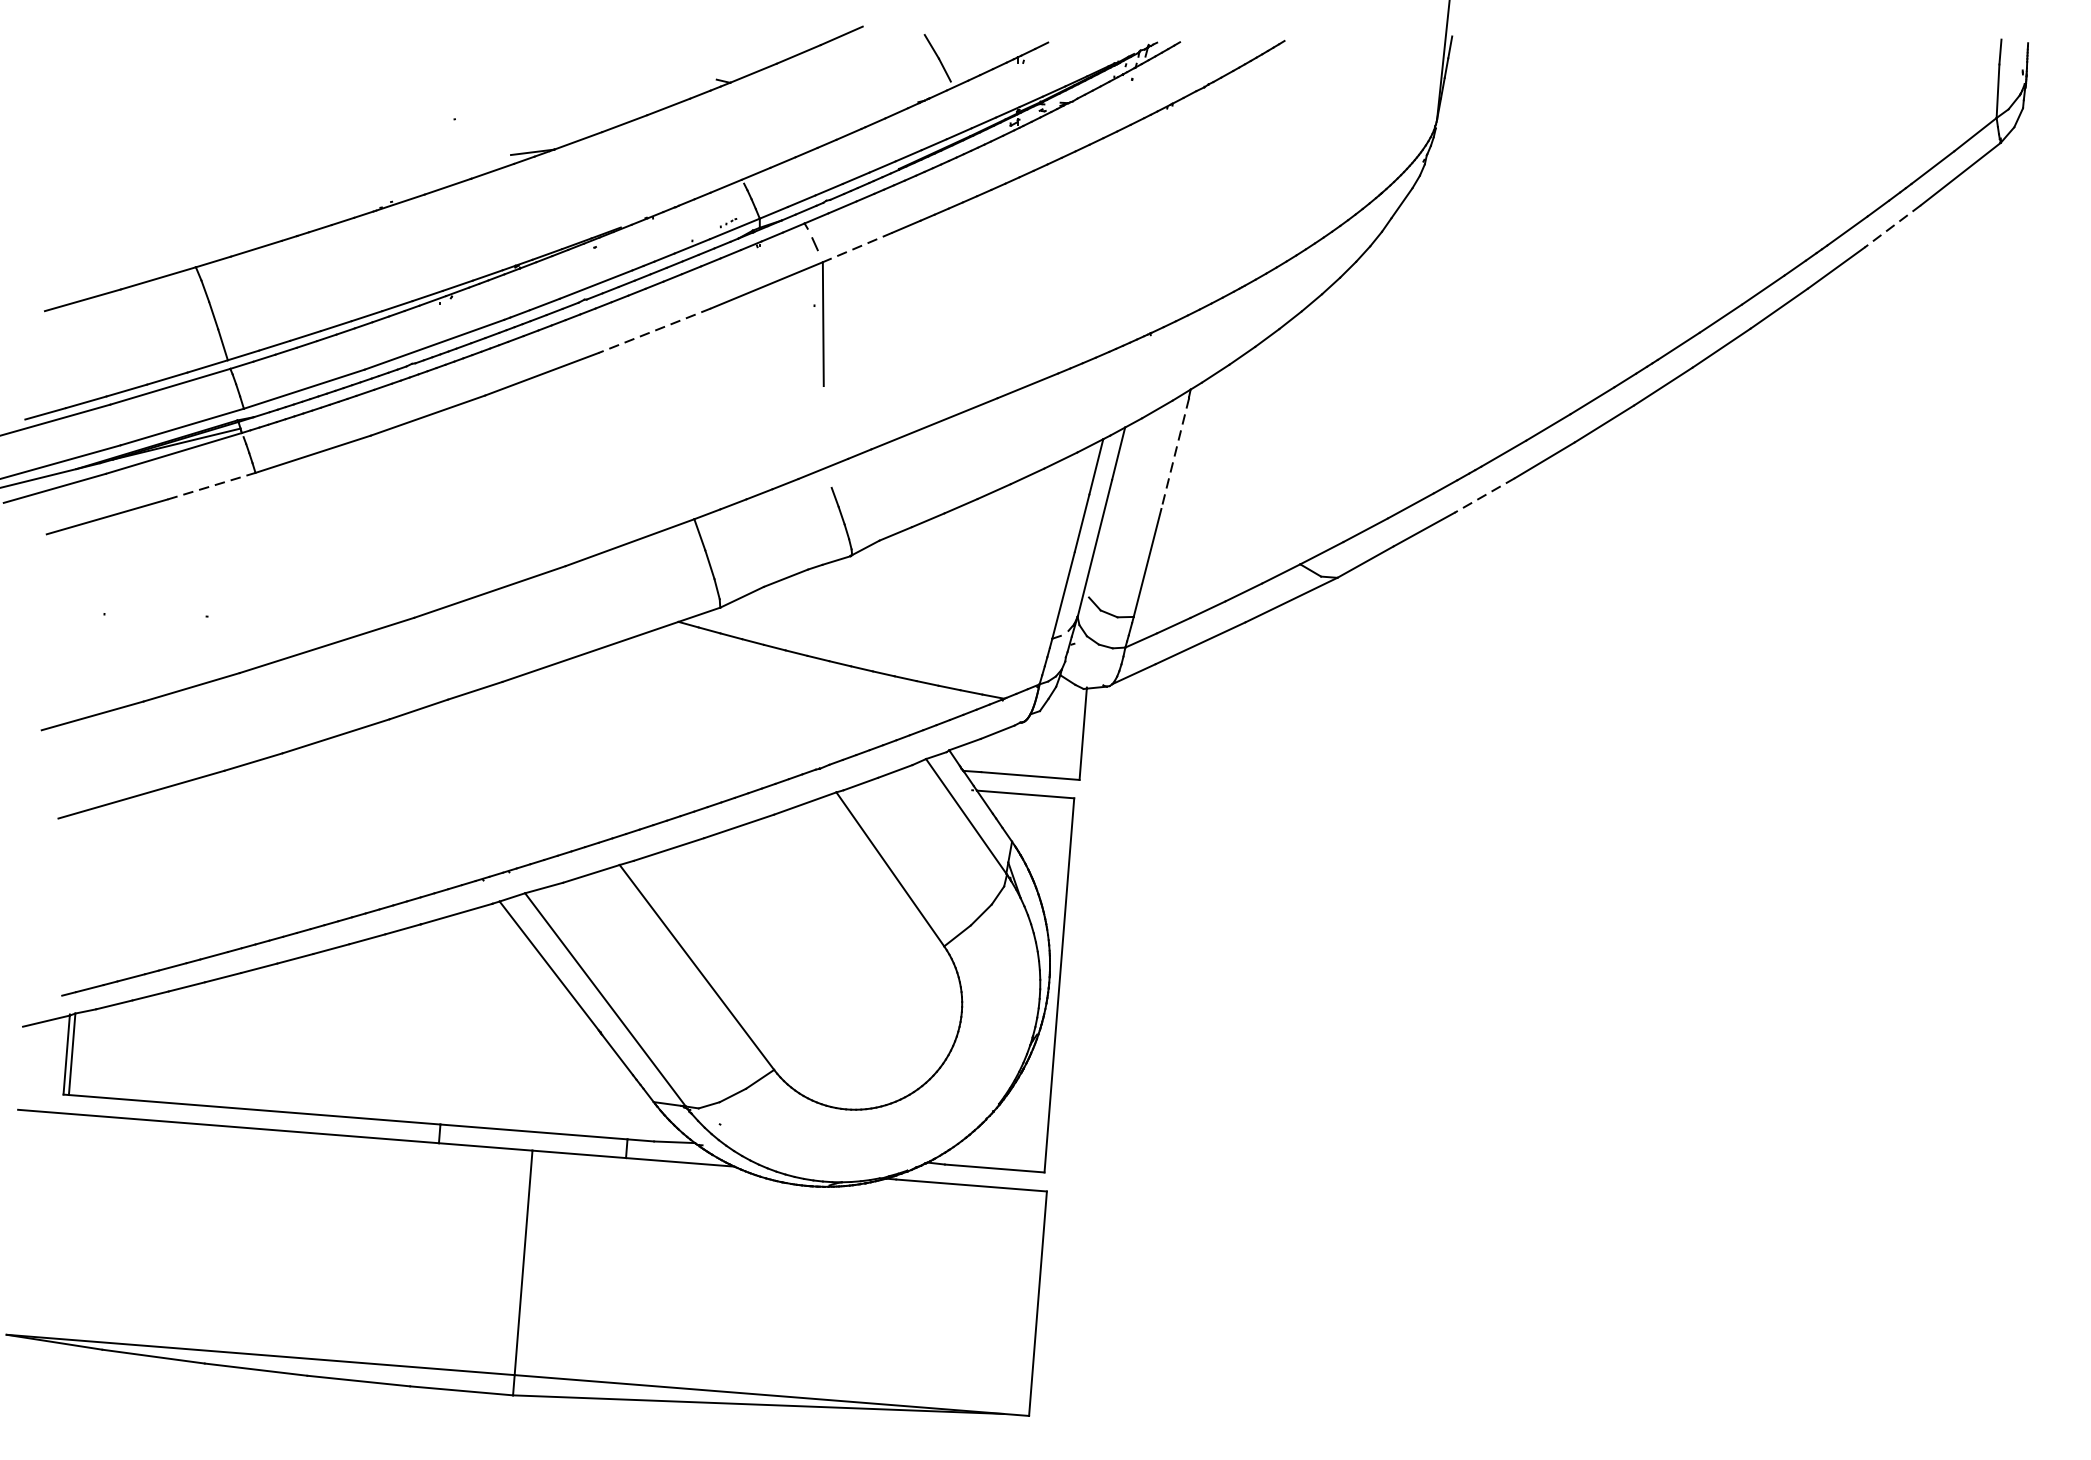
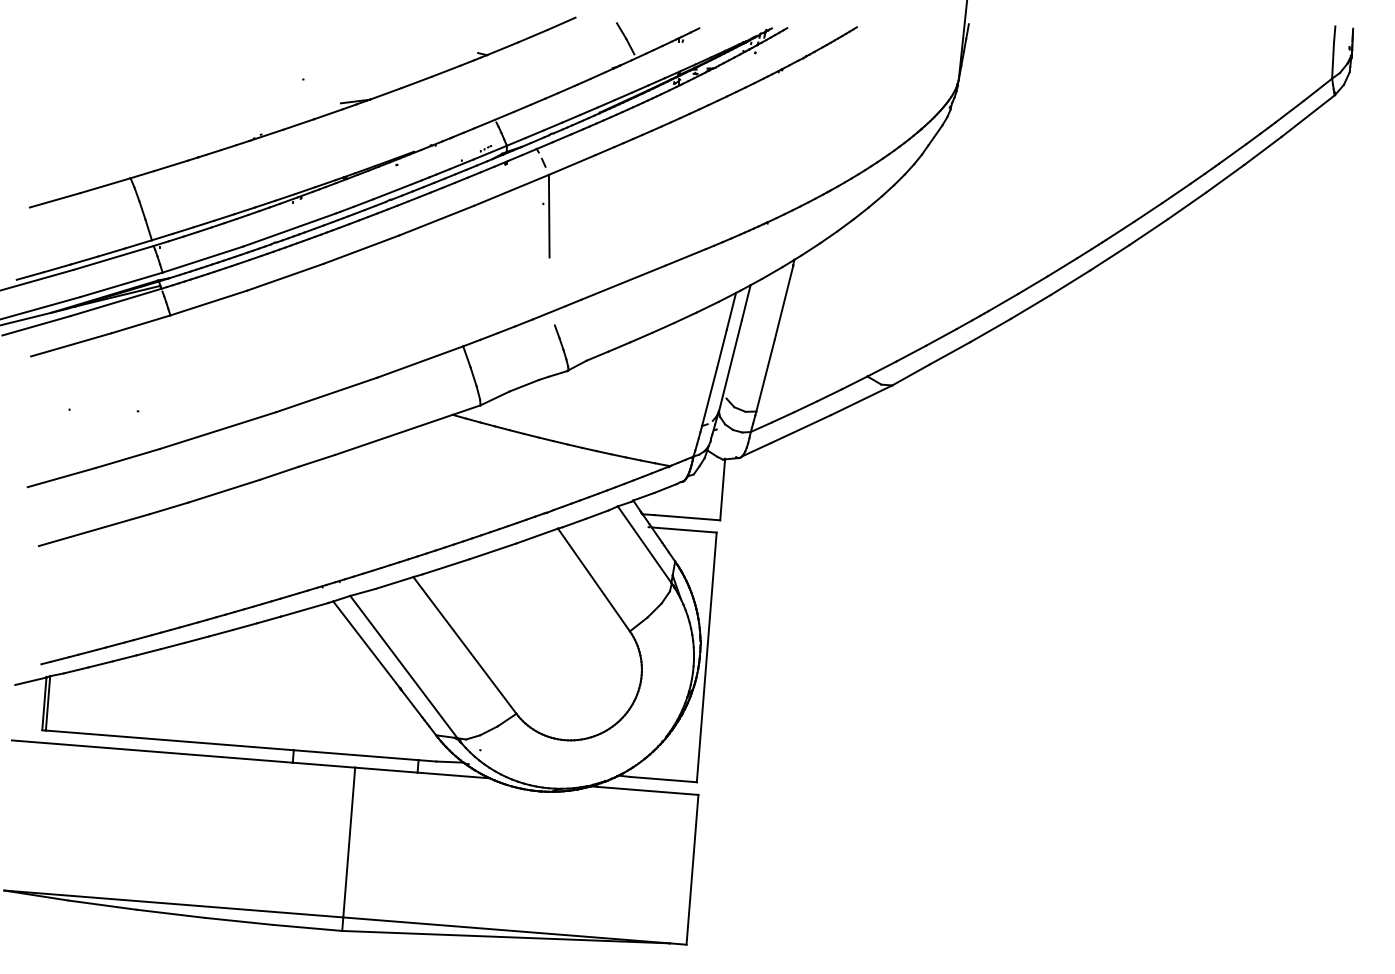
line: (1892, 227) -> (1262, 151), dashed -> solid
line: (856, 248) -> (571, 165), dashed -> solid
line: (654, 330) -> (436, 220), dashed -> solid
line: (1174, 454) -> (783, 303), dashed -> solid
line: (212, 486) -> (141, 324), dashed -> solid
line: (1484, 495) -> (990, 330), dashed -> solid

